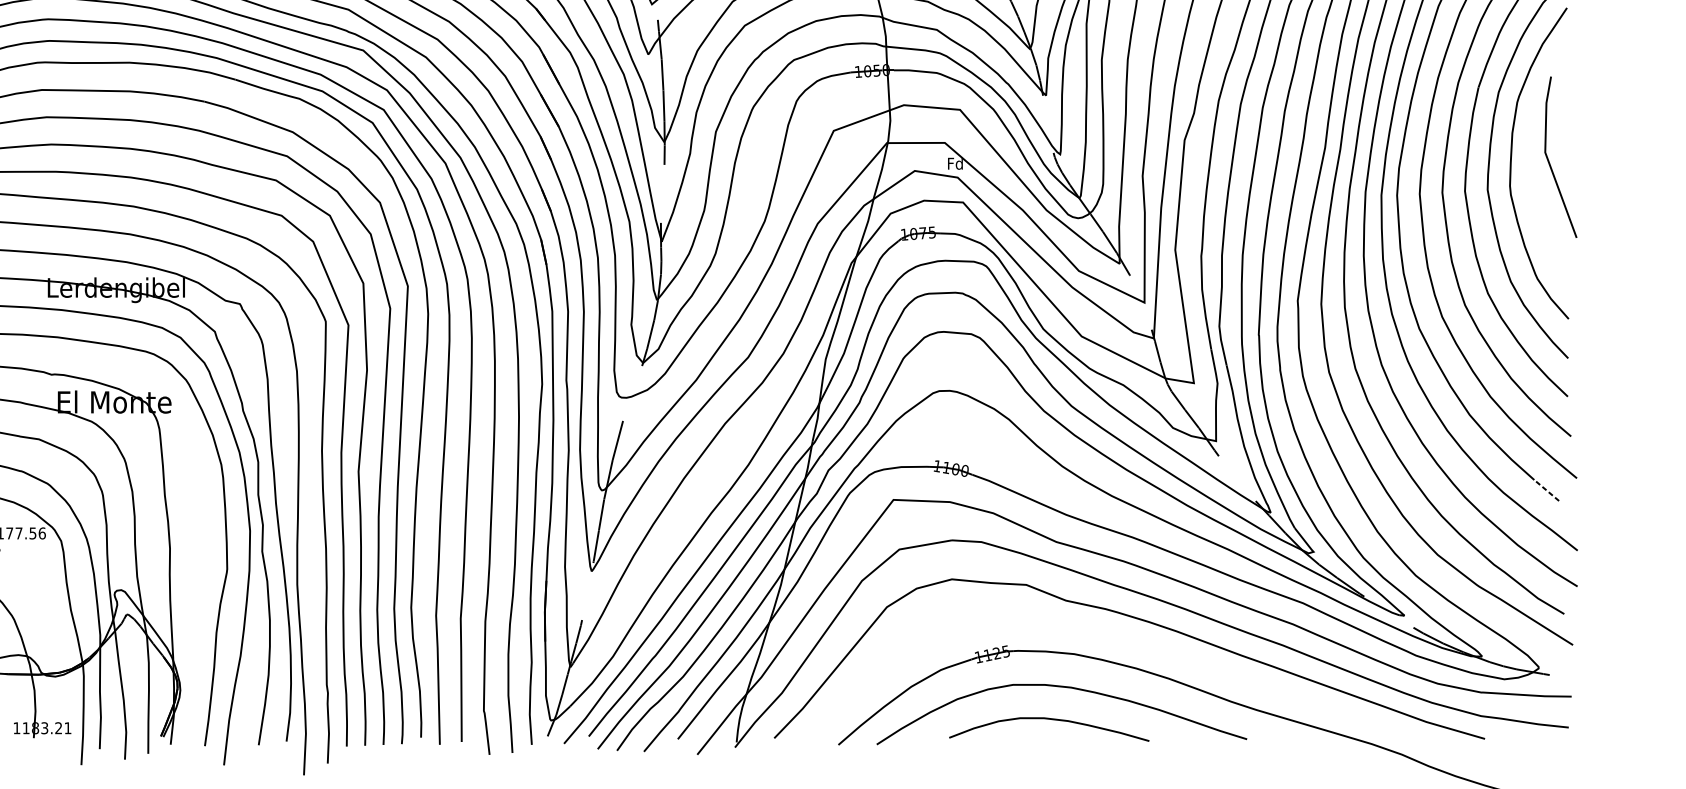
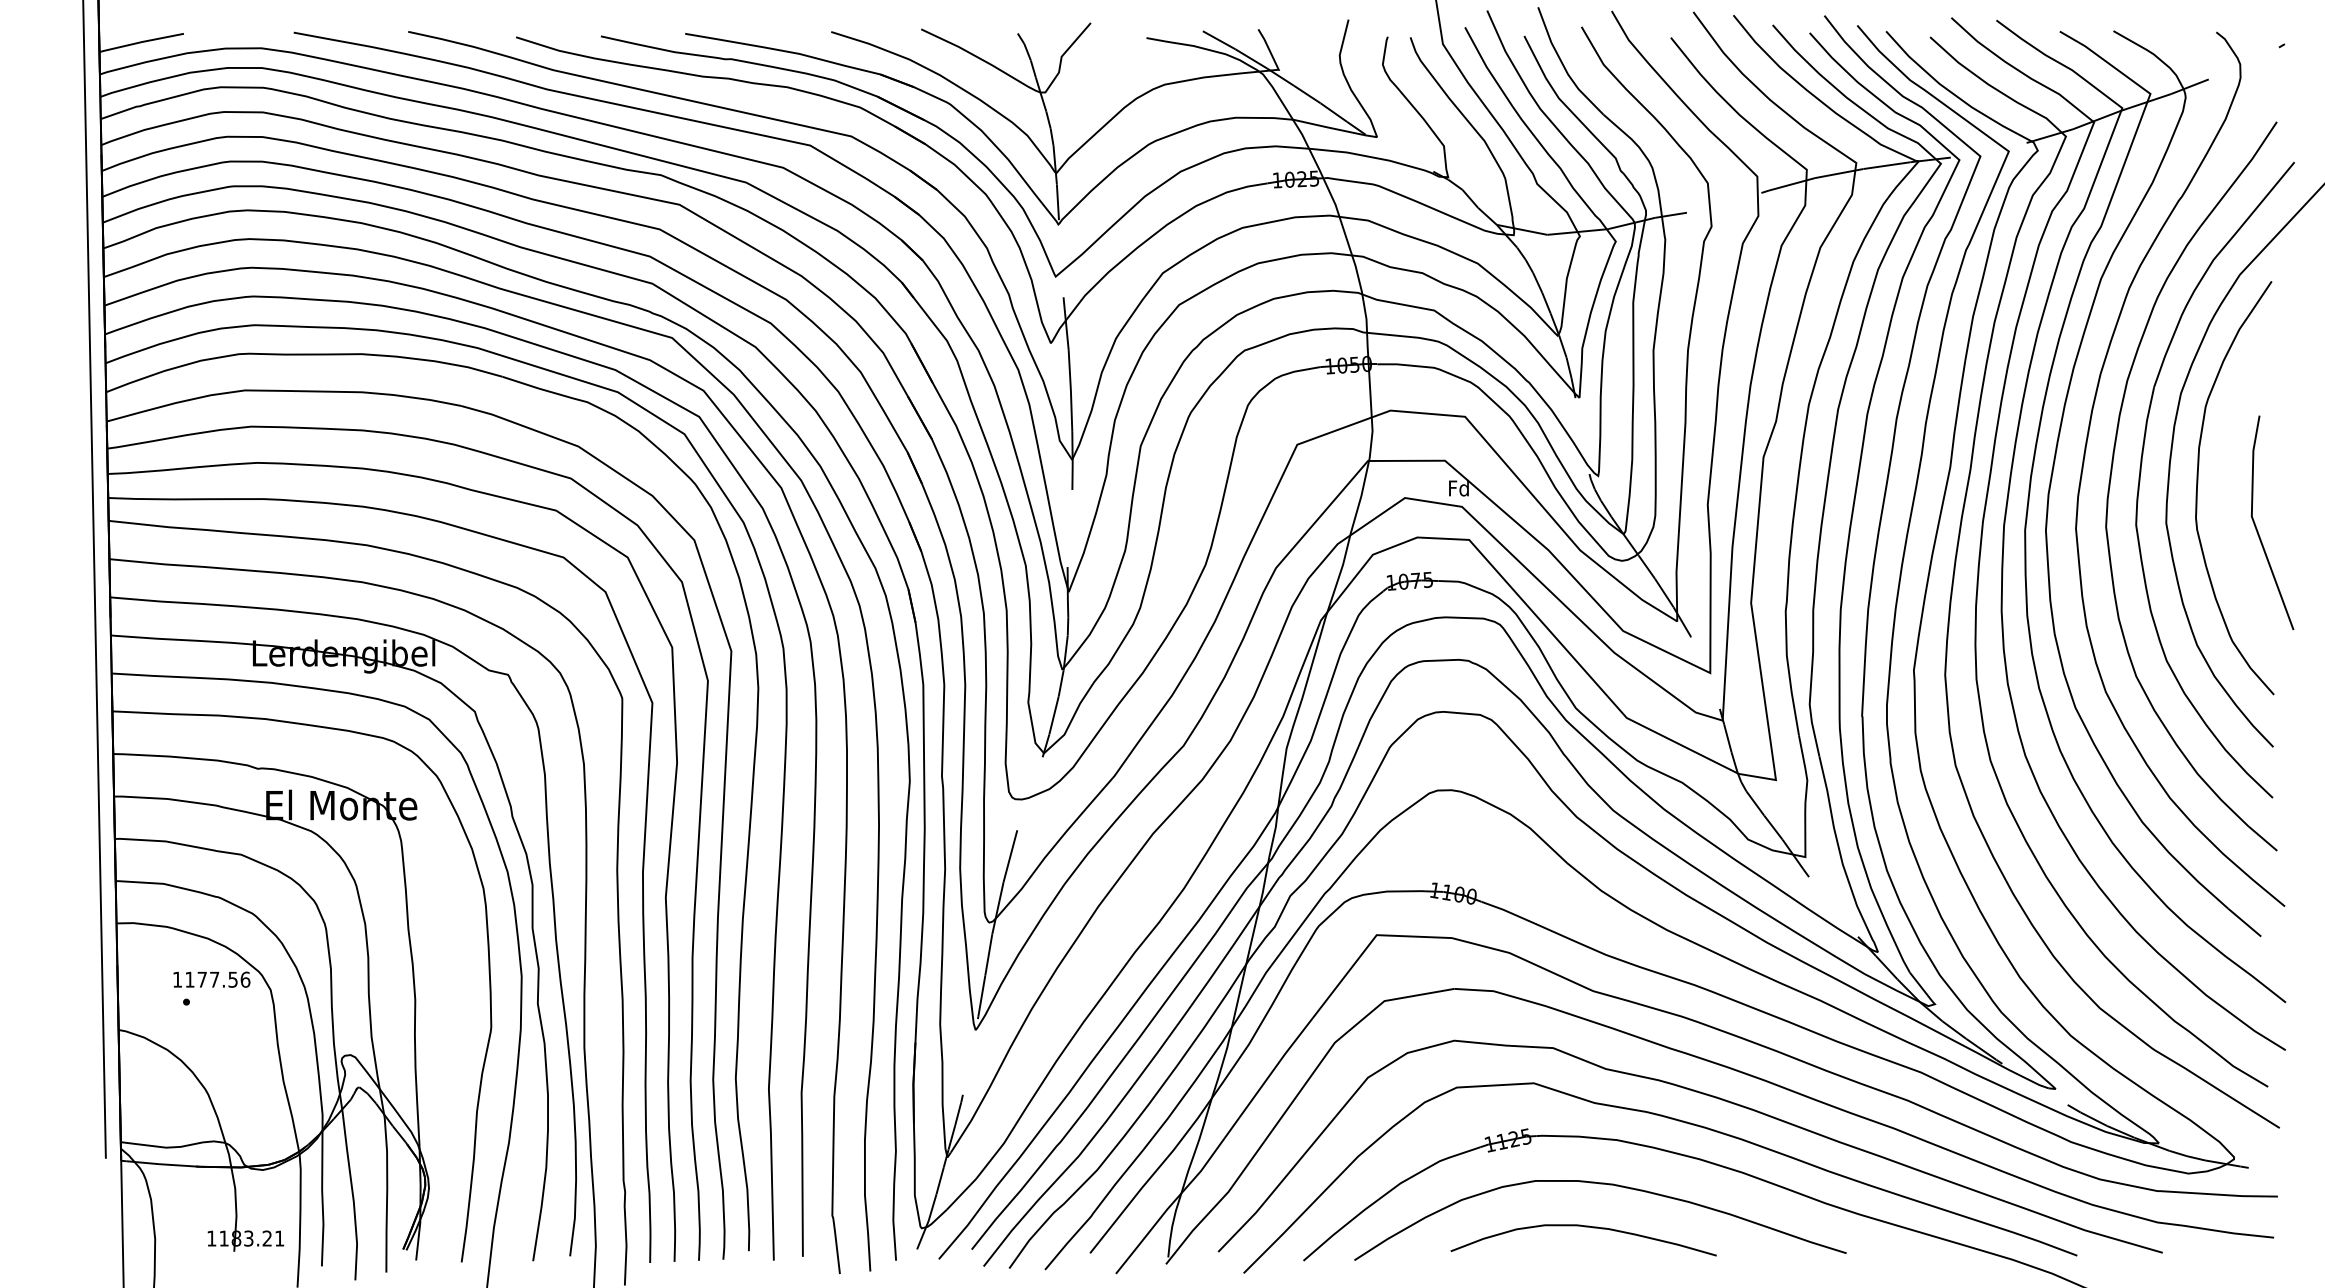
line: (1549, 161) -> (2257, 528), moved
line: (1546, 490) -> (2244, 922), dashed -> solid
curve: (1117, 639) -> (1674, 1120), added

